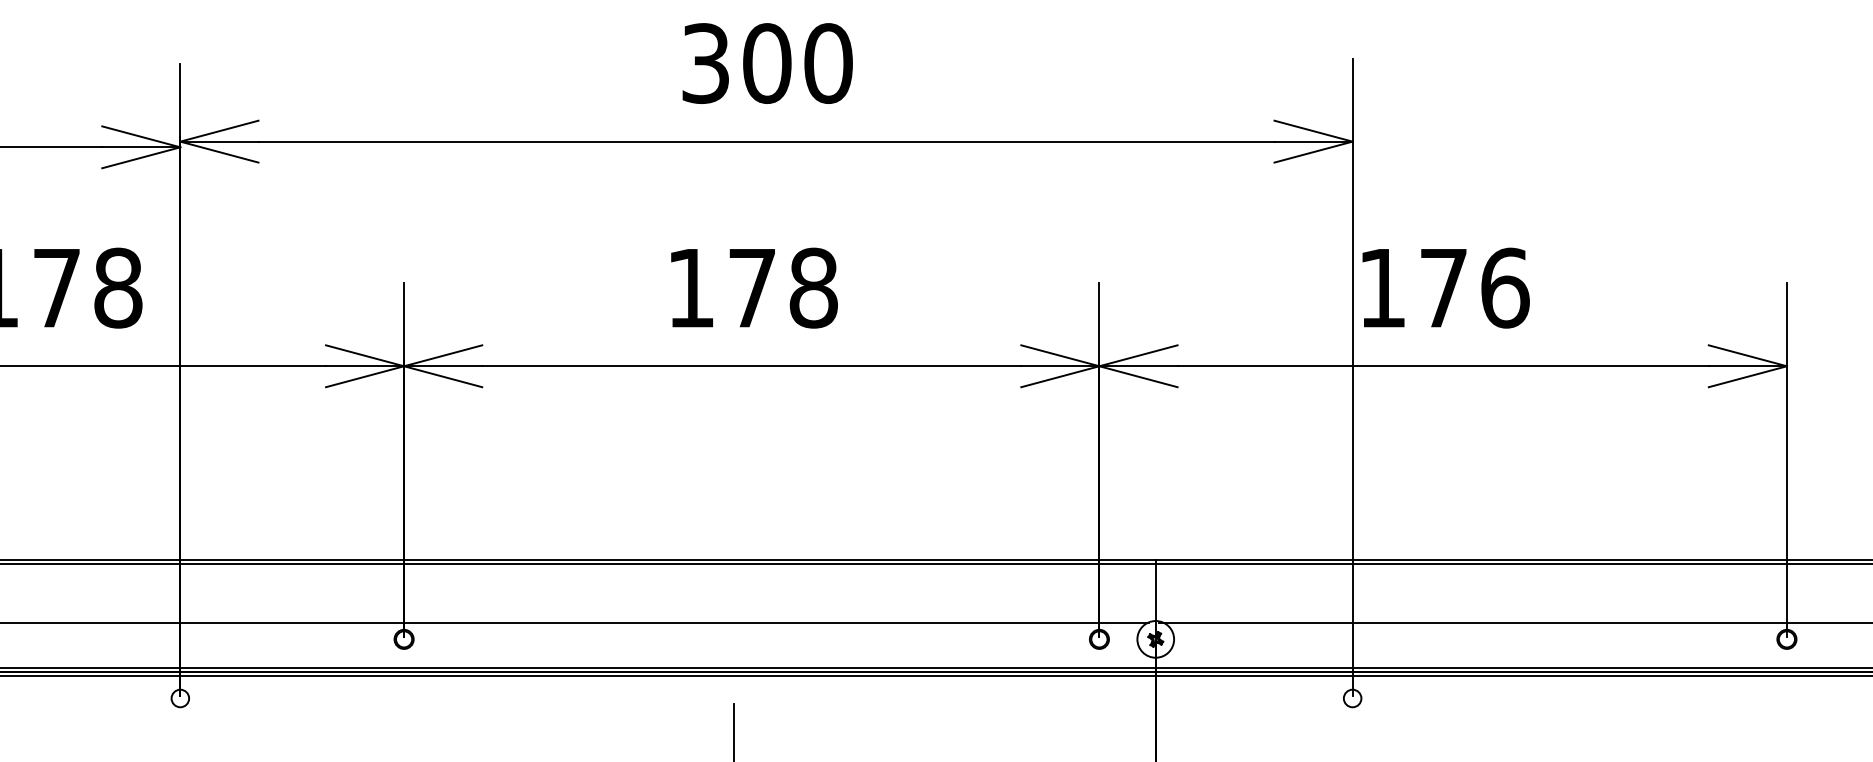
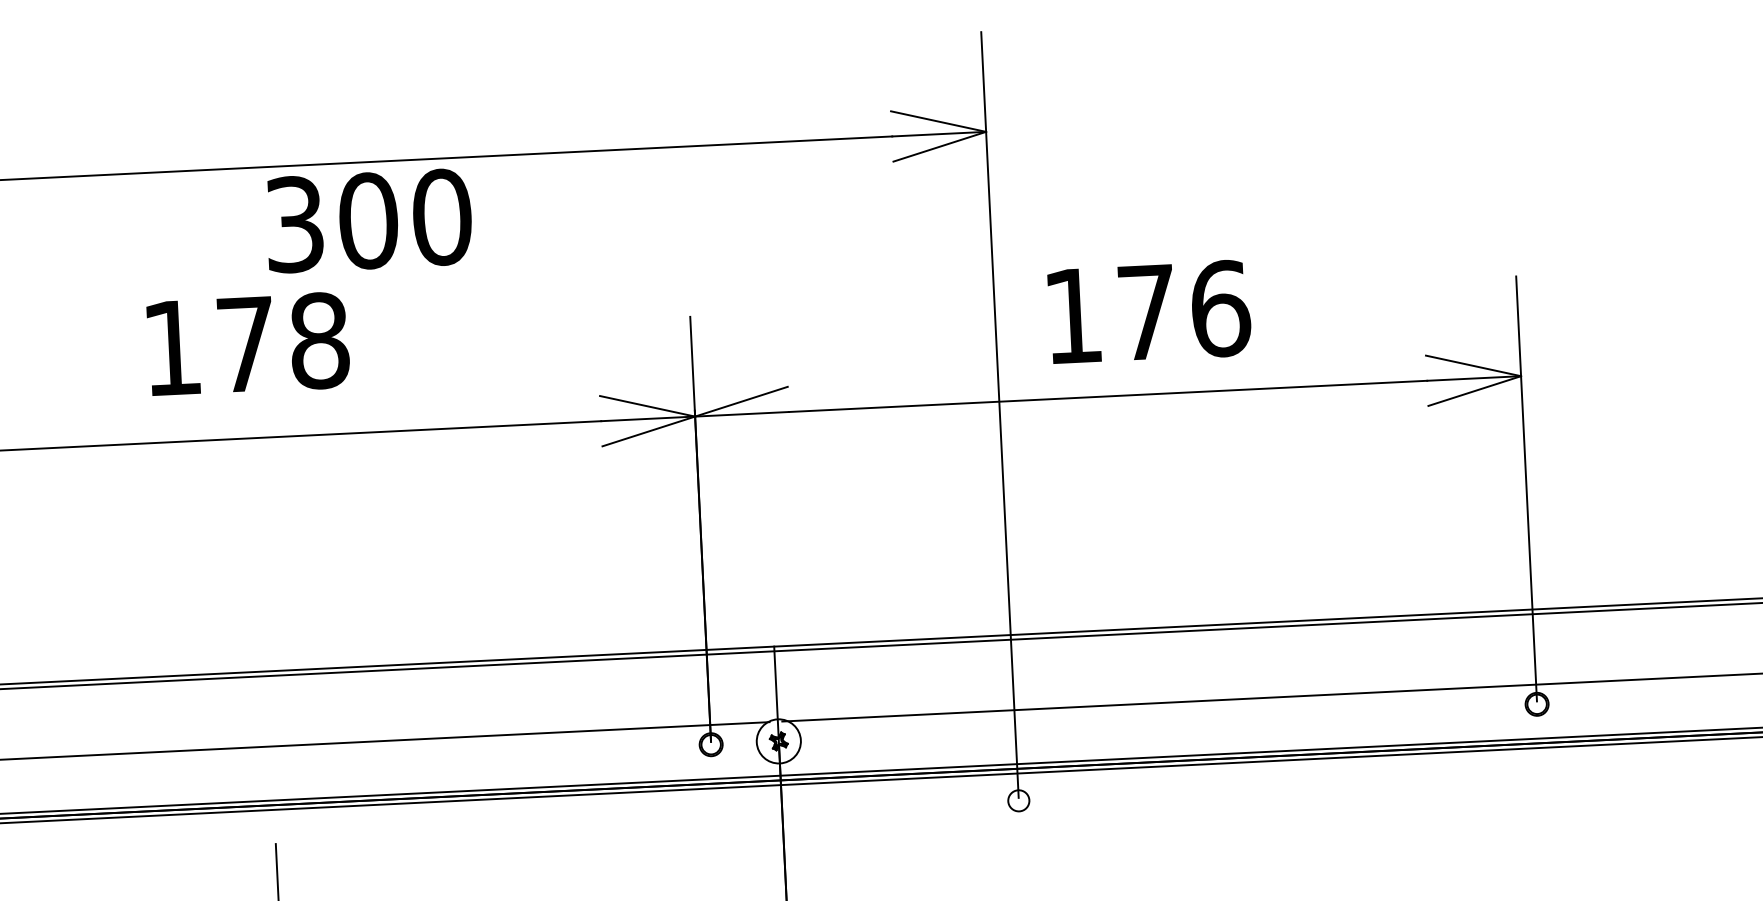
text: (767, 63) -> (368, 220), moved
text: (754, 287) -> (248, 343), moved
text: (1445, 287) -> (1148, 311), moved
line: (1138, 376) -> (742, 426), removed

